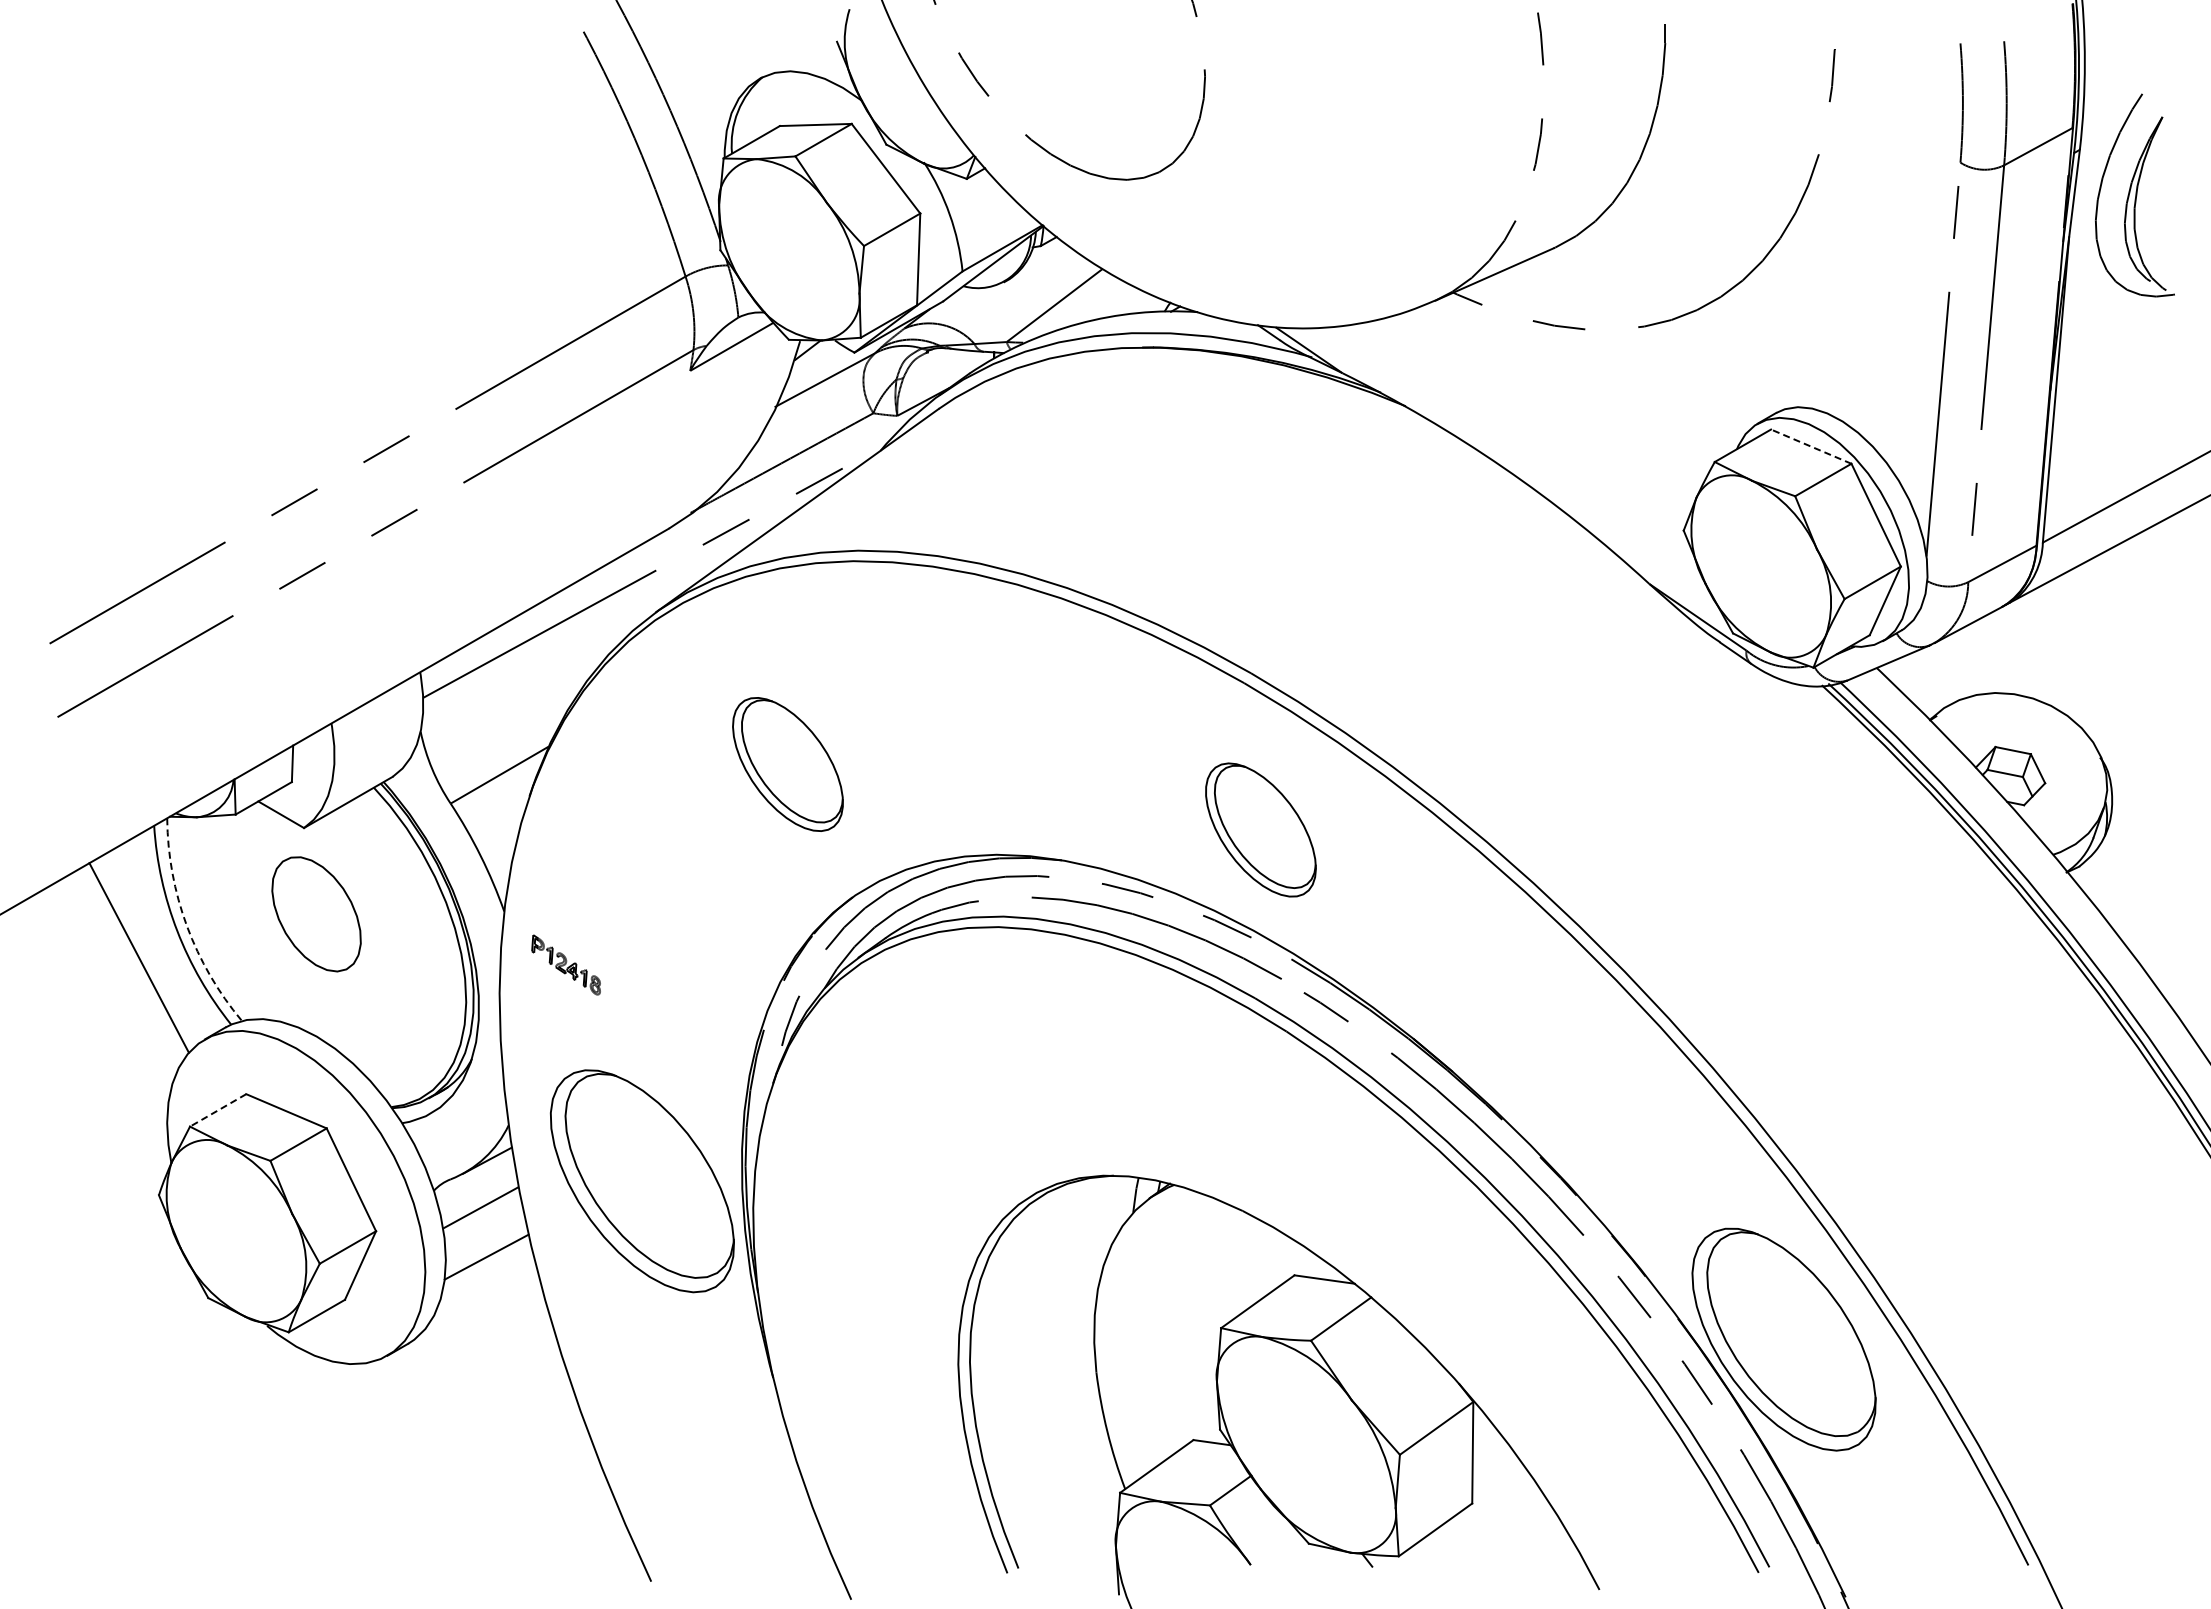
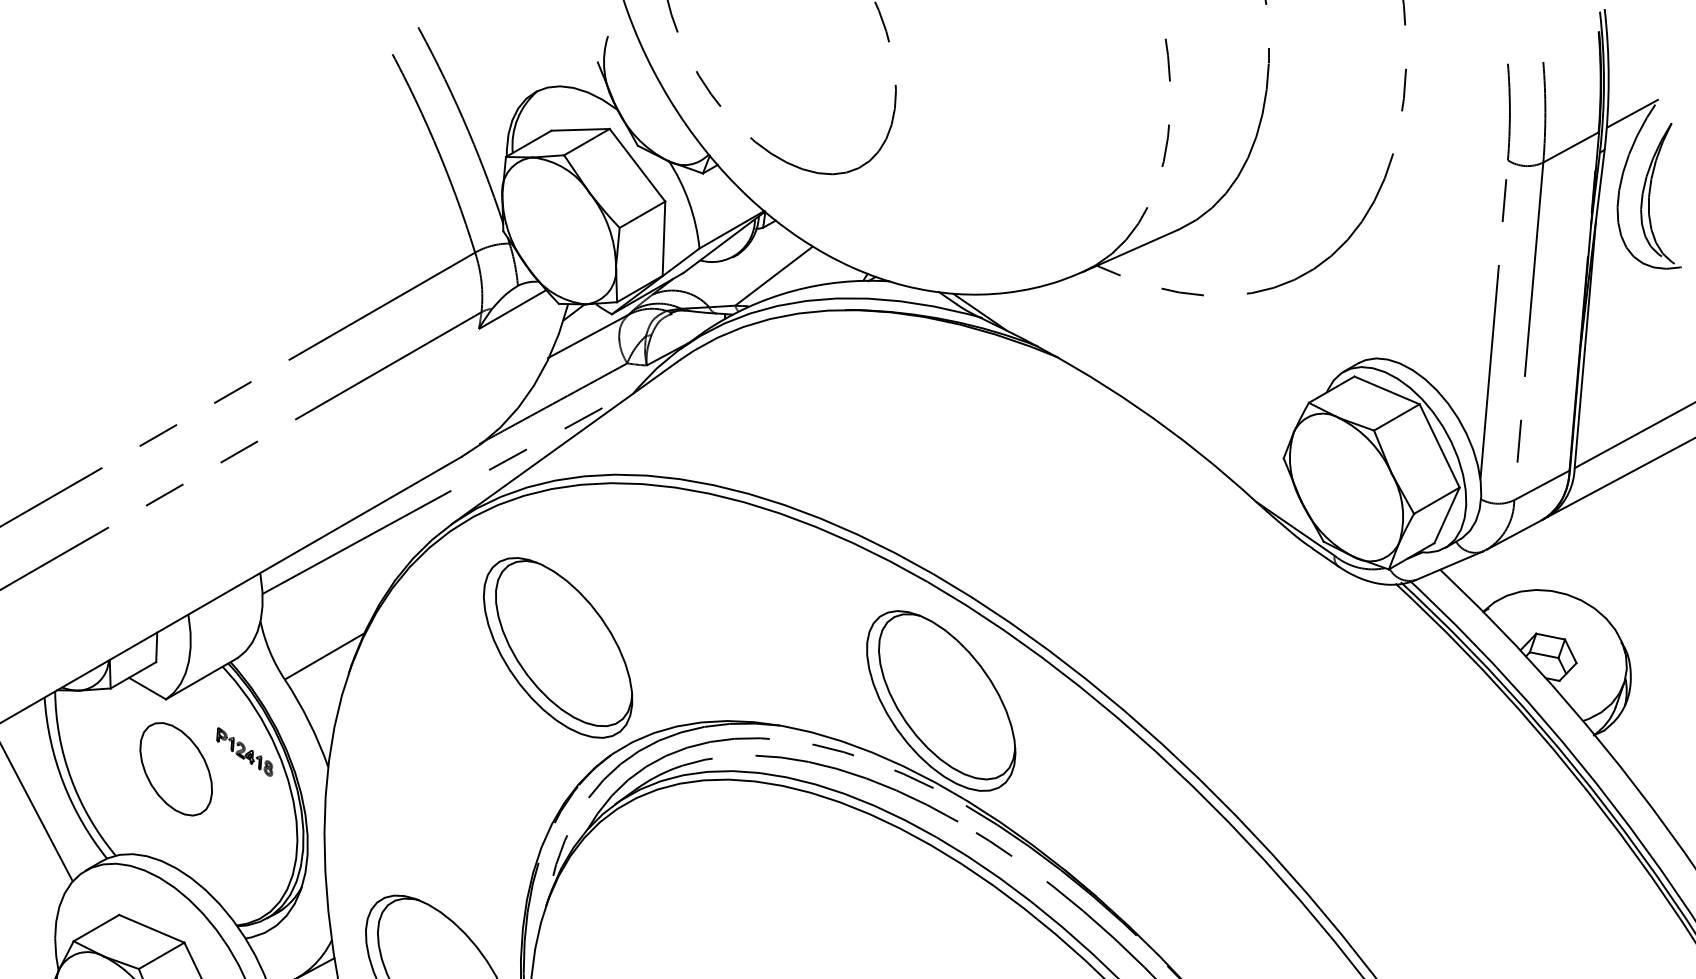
line: (2114, 104) -> (1632, 113), added
line: (1811, 446) -> (1387, 390), dashed -> solid
part: (787, 764) -> (557, 647), size x1.67
part: (1260, 829) -> (940, 700), size x1.67
arc: (186, 926) -> (70, 779), dashed -> solid
part: (565, 964) -> (244, 751), moved
line: (217, 1110) -> (95, 928), dashed -> solid

